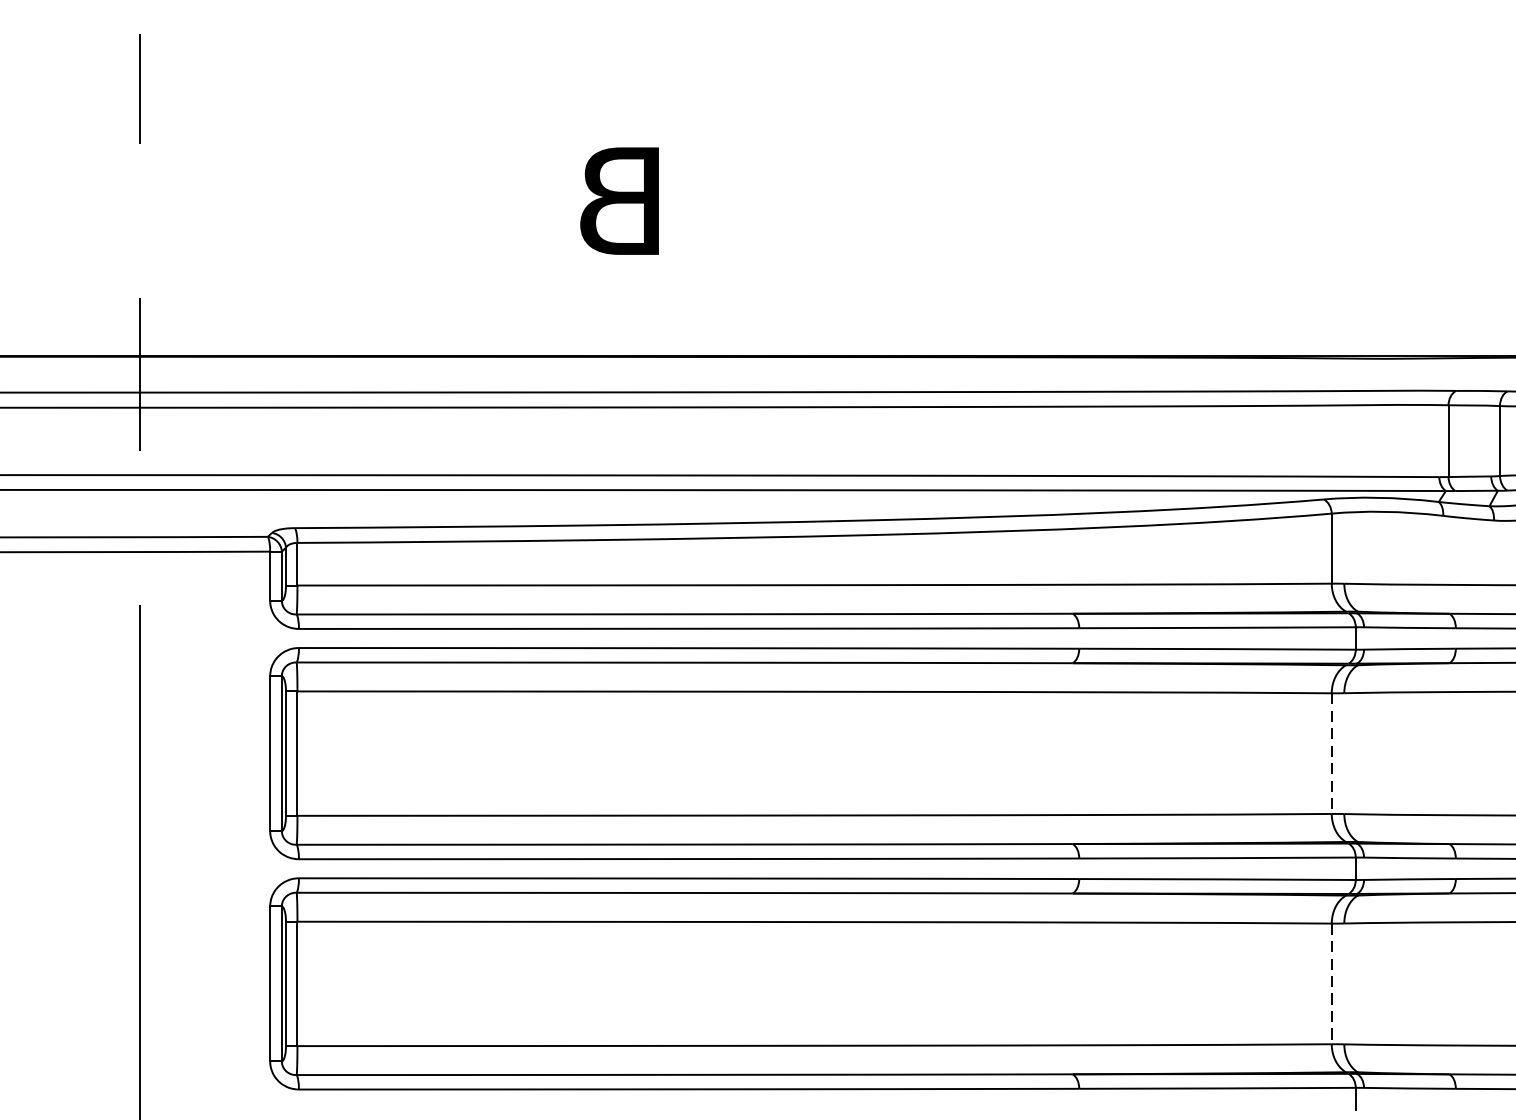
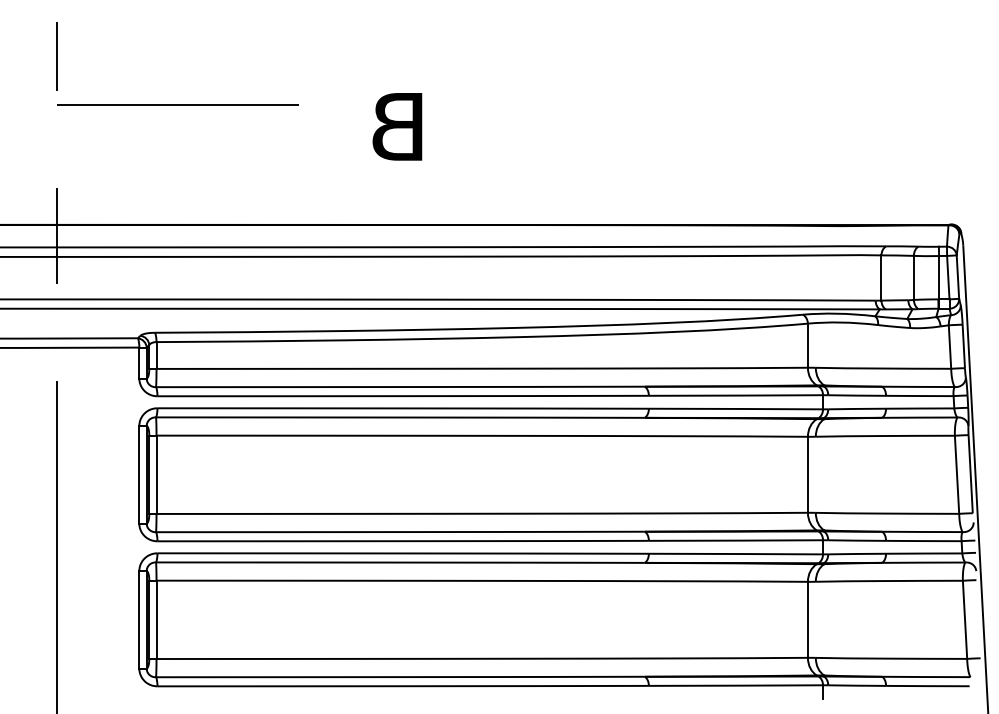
line: (332, 167) -> (178, 105), added
text: (619, 200) -> (397, 126), moved
line: (1331, 753) -> (807, 474), dashed -> solid
line: (1331, 983) -> (807, 619), dashed -> solid

